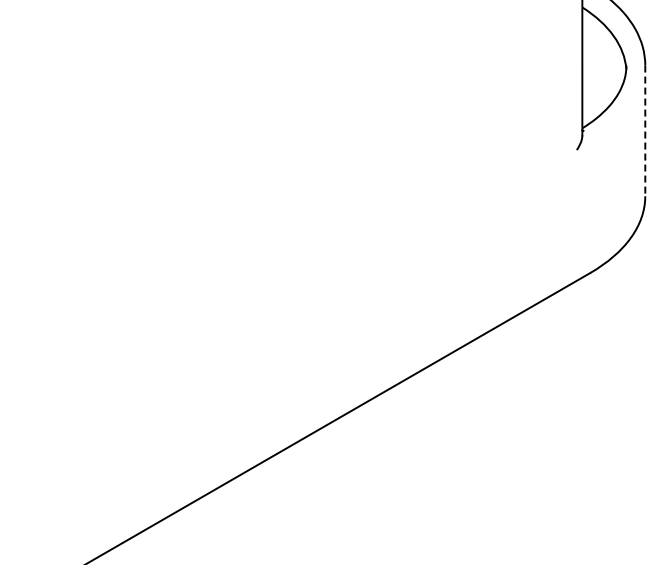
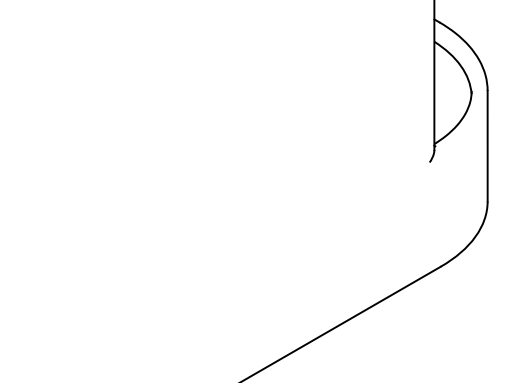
line: (645, 131) -> (487, 146), dashed -> solid

